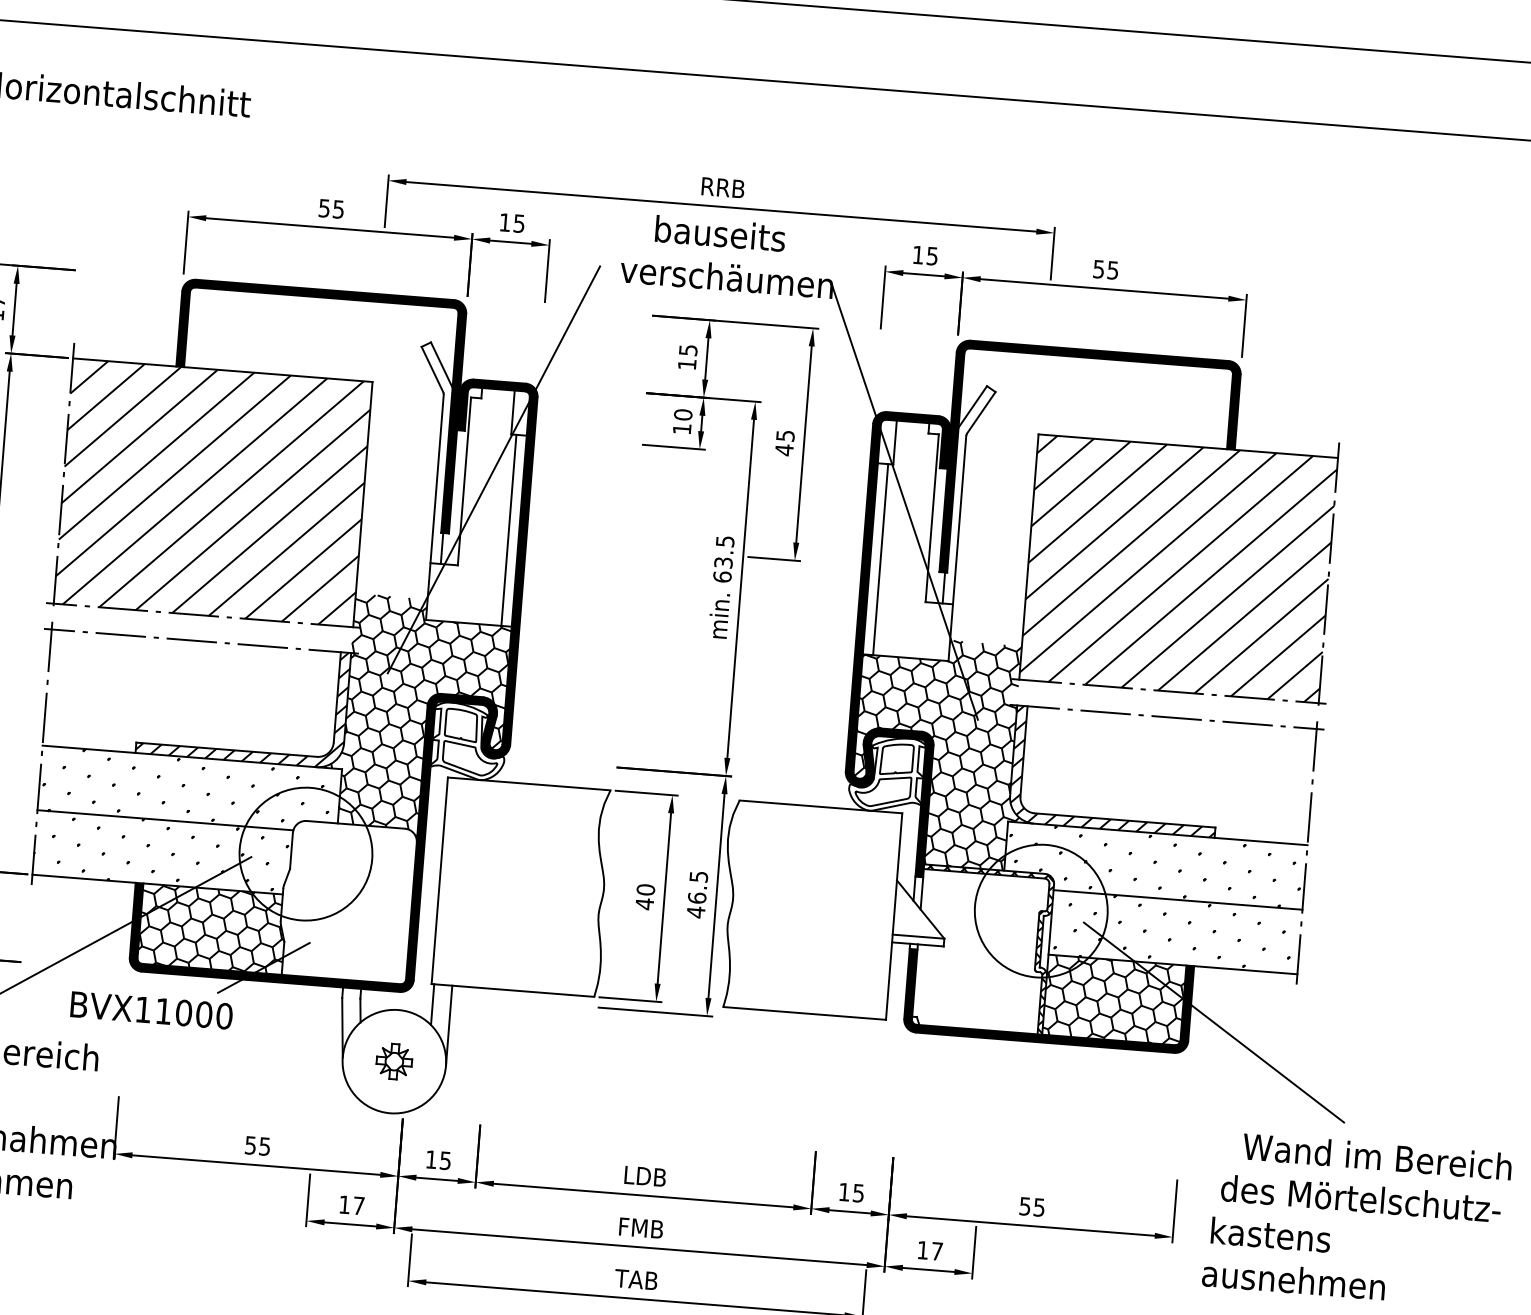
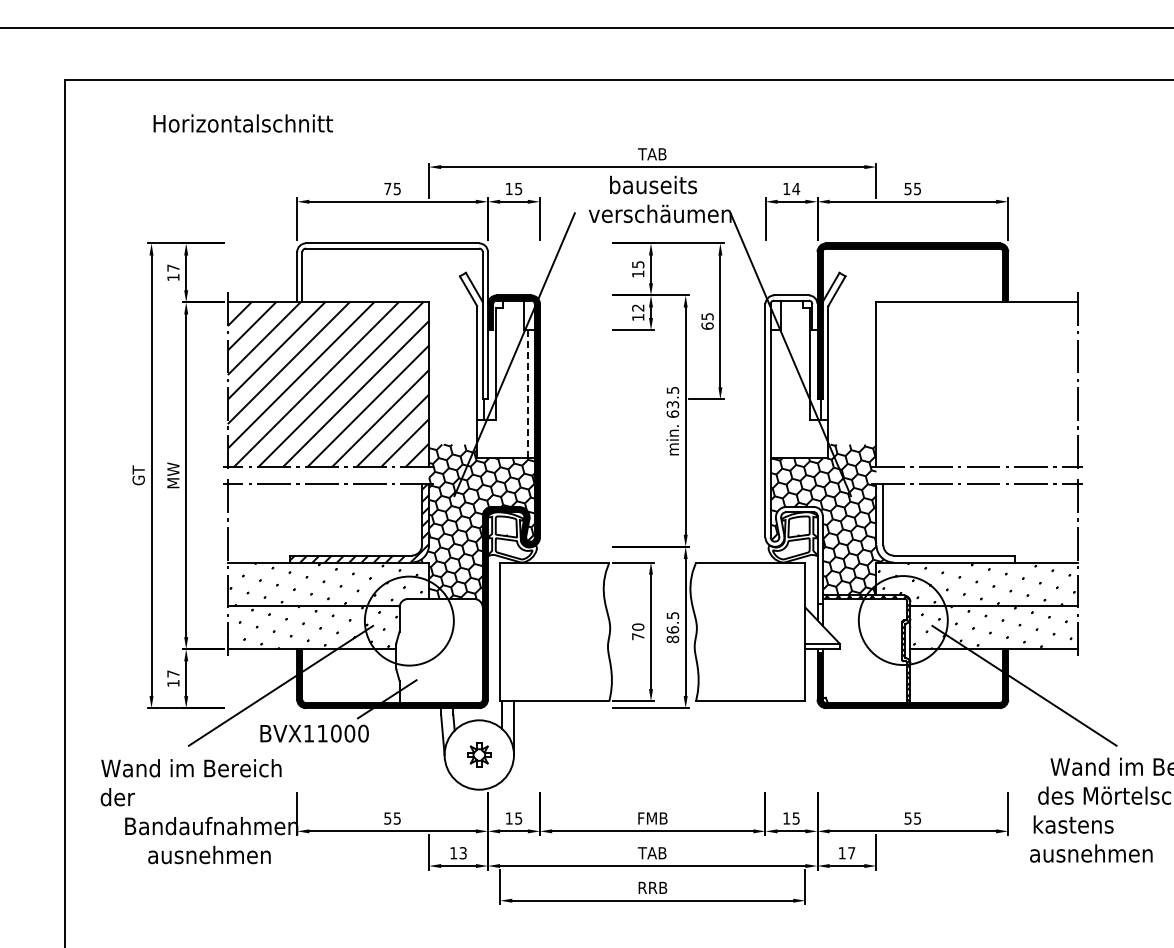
text: (722, 188) -> (652, 154), RRB -> TAB
text: (323, 209) -> (387, 189), 55 -> 75
text: (932, 257) -> (796, 189), 15 -> 14
fill: (315, 406) -> (392, 321), removed
text: (683, 414) -> (638, 307), 10 -> 12
text: (784, 450) -> (707, 326), 45 -> 65
line: (508, 529) -> (527, 393), solid -> dashed
line: (880, 559) -> (777, 394), removed
hatch: (1177, 568) -> (976, 384), removed
fill: (897, 643) -> (793, 449), removed
hatch: (1115, 771) -> (945, 523), removed
text: (645, 903) -> (638, 636), 40 -> 70
text: (695, 912) -> (672, 639), 46.5 -> 86.5
hatch: (211, 929) -> (350, 676), removed
hatch: (1113, 1000) -> (956, 676), removed
text: (644, 1176) -> (652, 818), LDB -> FMB
text: (357, 1206) -> (462, 853), 17 -> 13
text: (640, 1228) -> (652, 853), FMB -> TAB
text: (636, 1279) -> (652, 887), TAB -> RRB

